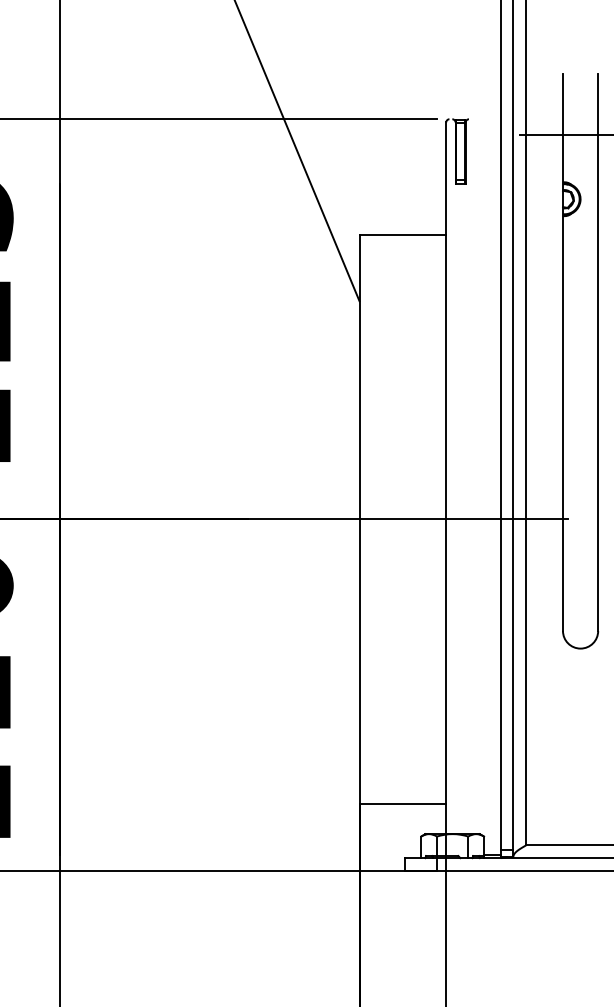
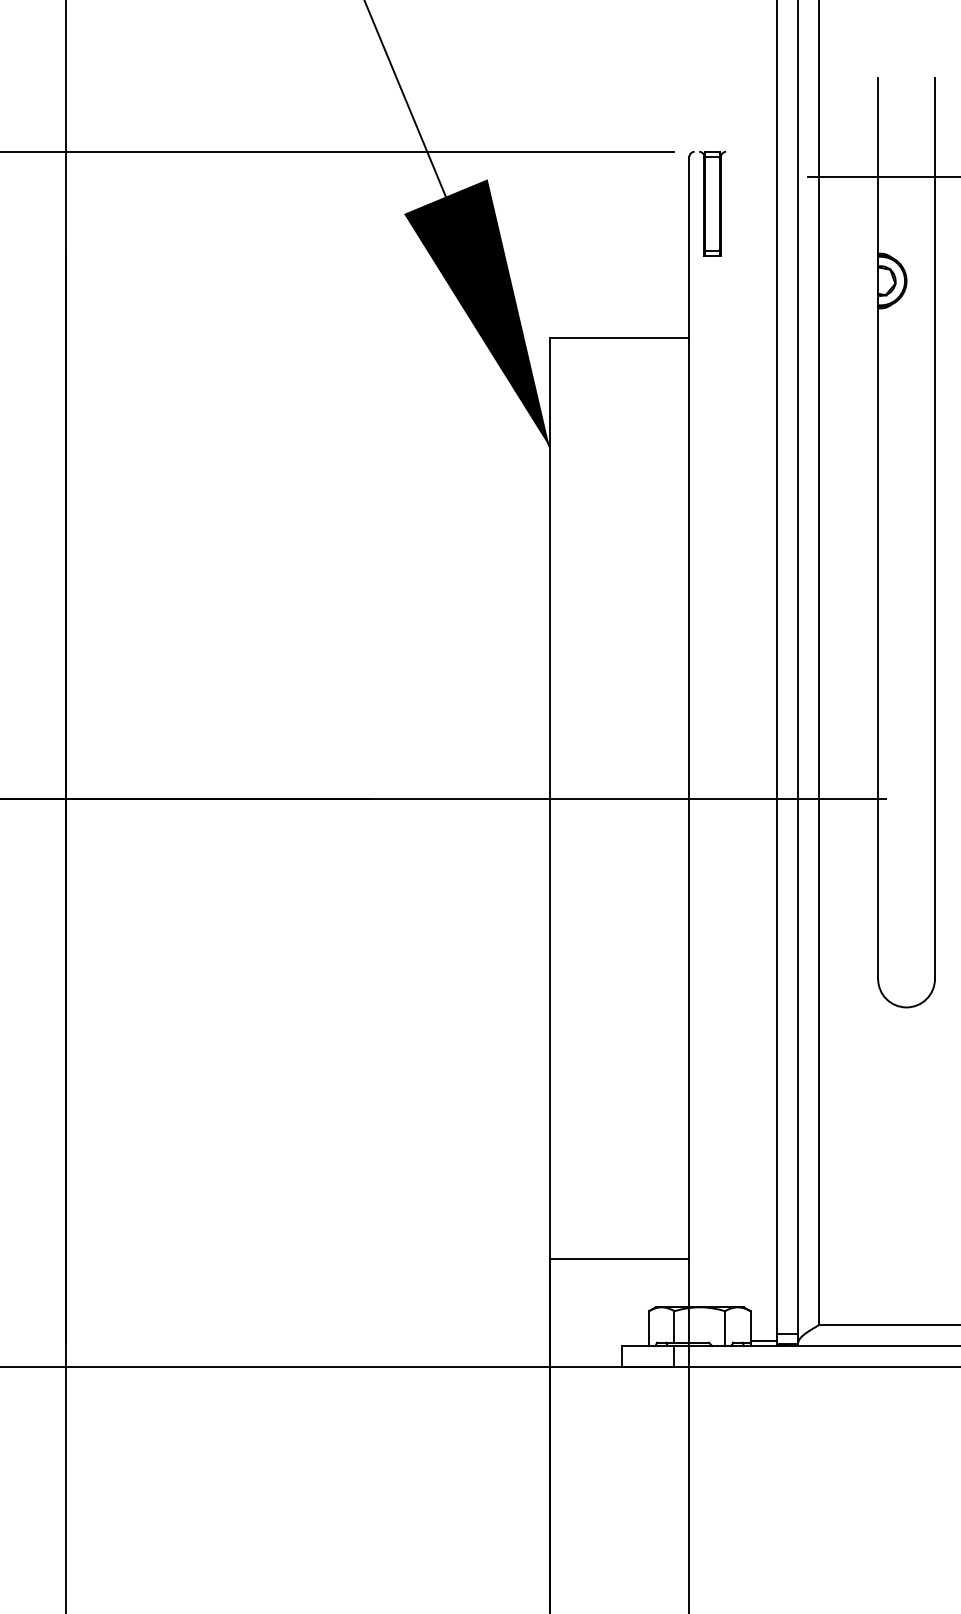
fill: (314, 219) -> (476, 313), added

